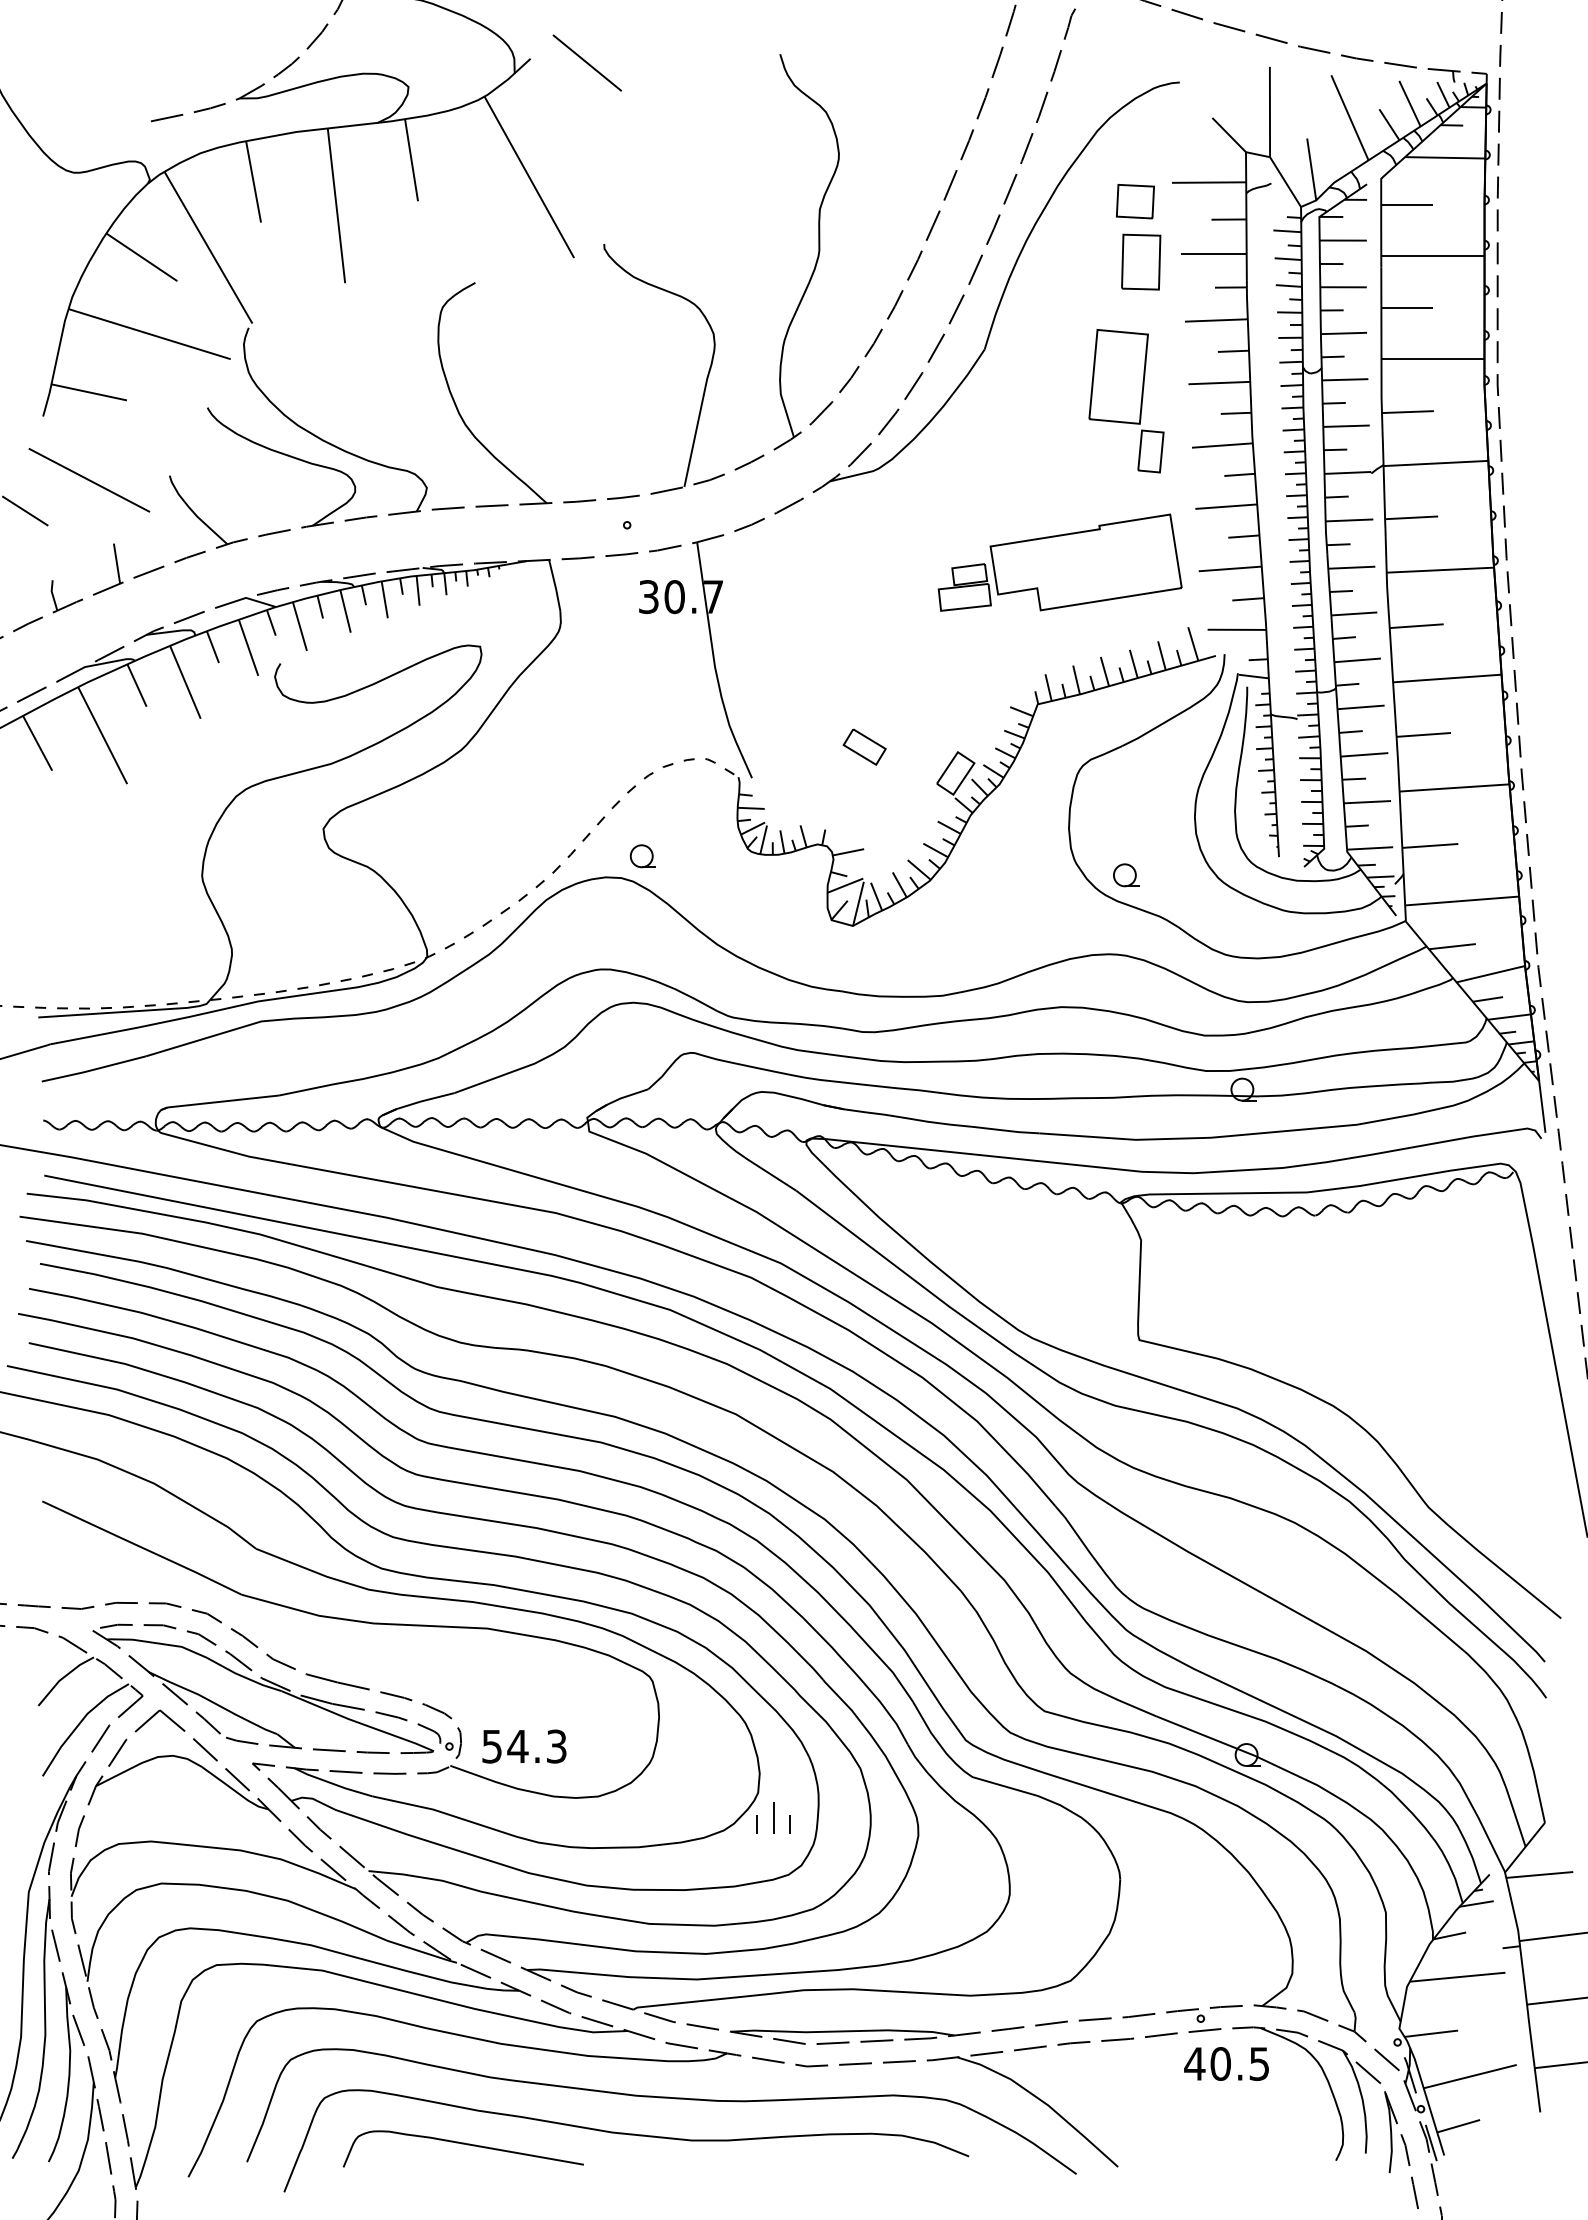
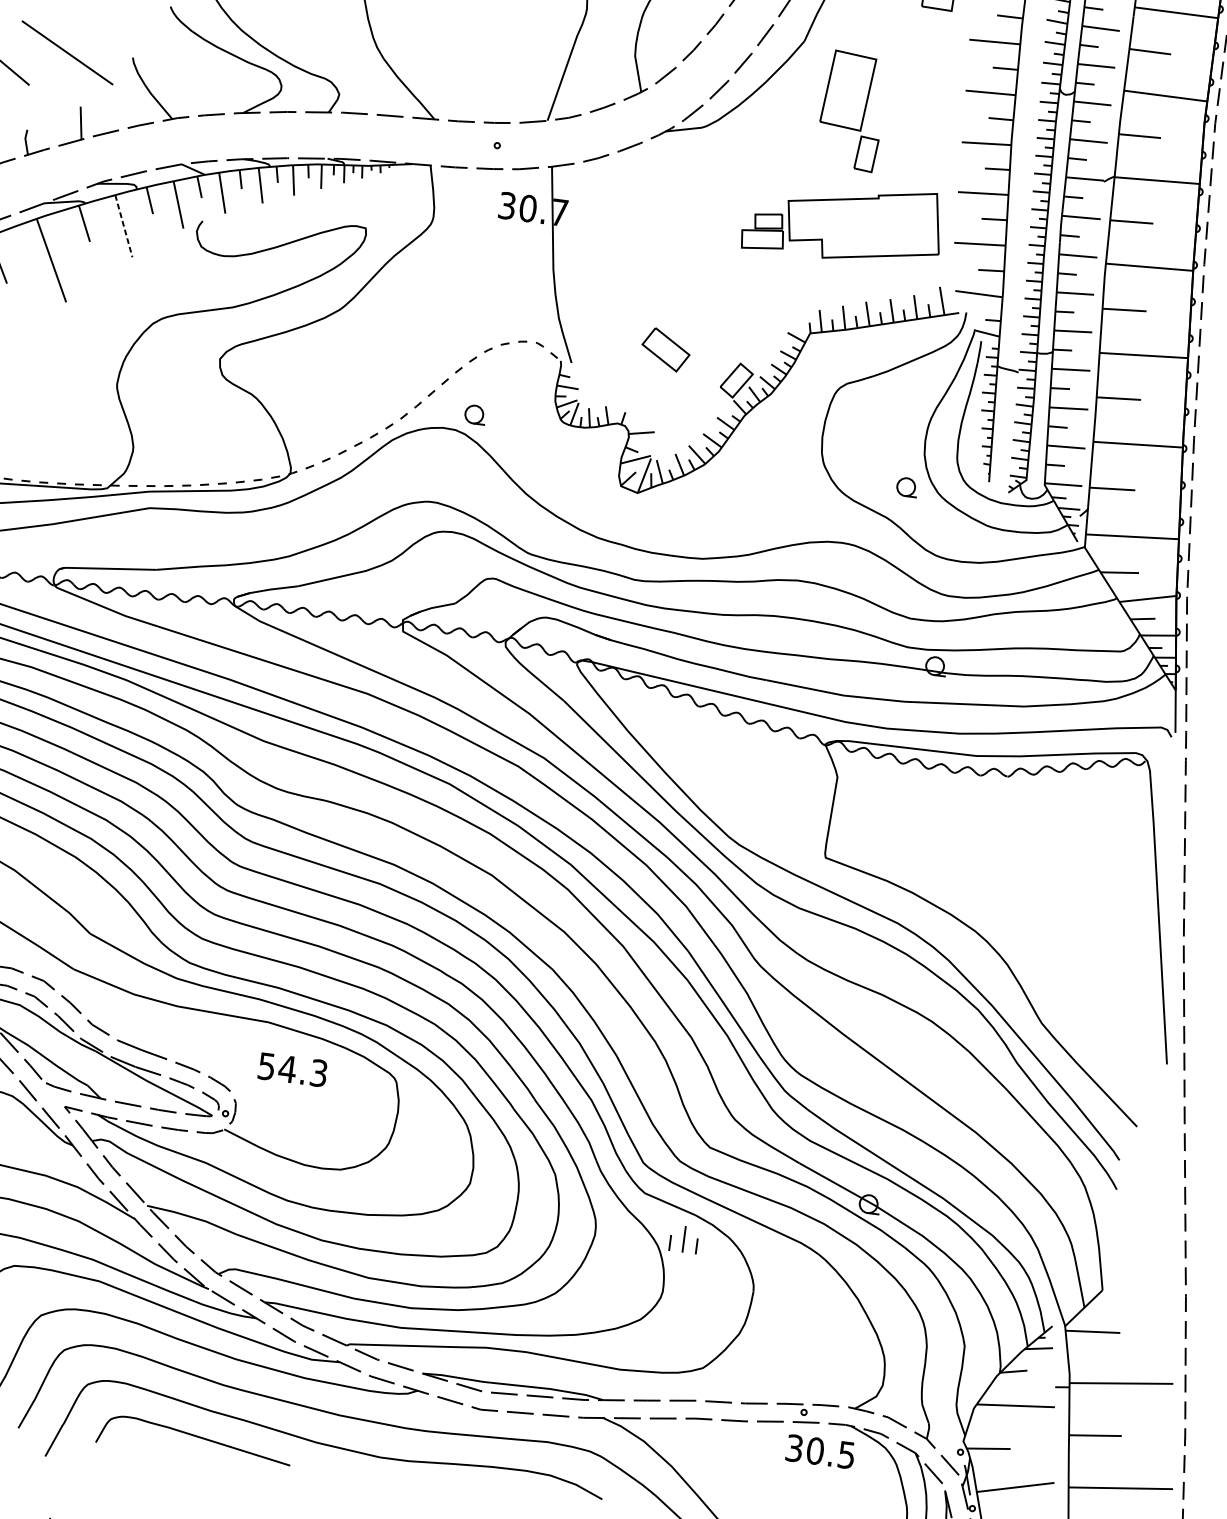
part: (1126, 401) -> (851, 111), moved
line: (185, 682) -> (123, 226), solid -> dashed
part: (864, 746) -> (665, 349), size x1.4
part: (1126, 875) -> (907, 487), moved
text: (524, 1746) -> (292, 1069), moved
part: (773, 1817) -> (684, 1238), moved
text: (1194, 2063) -> (794, 1447), 40.5 -> 30.5

